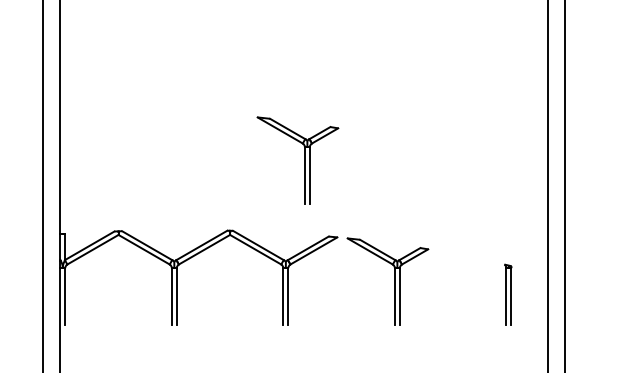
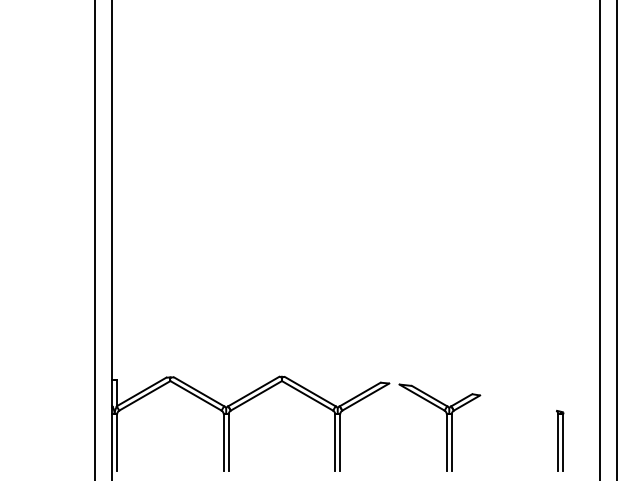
part: (304, 160) -> (356, 306), removed

